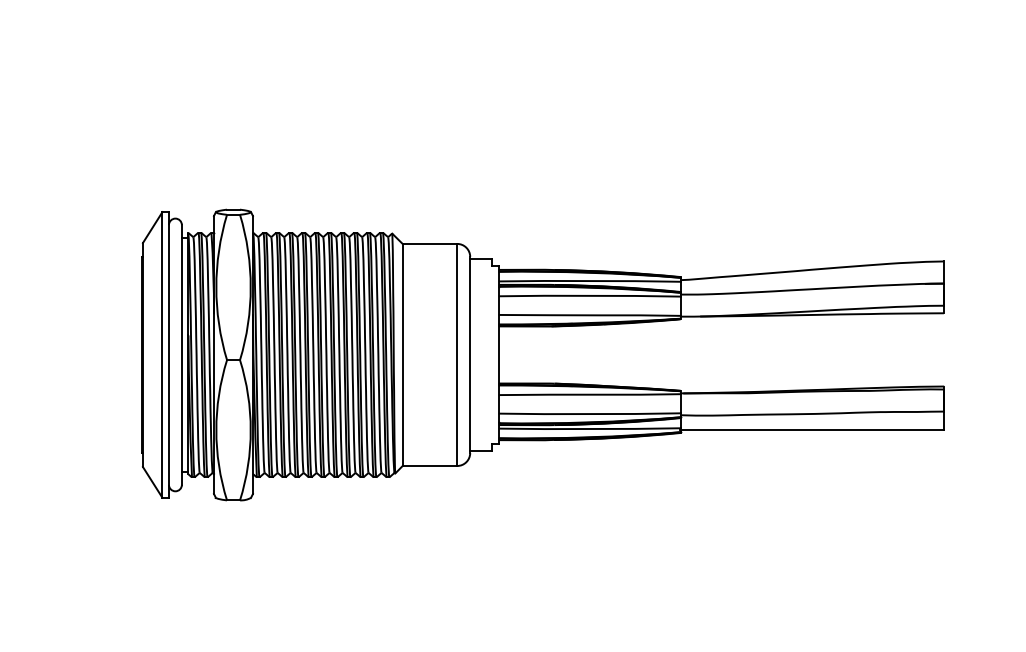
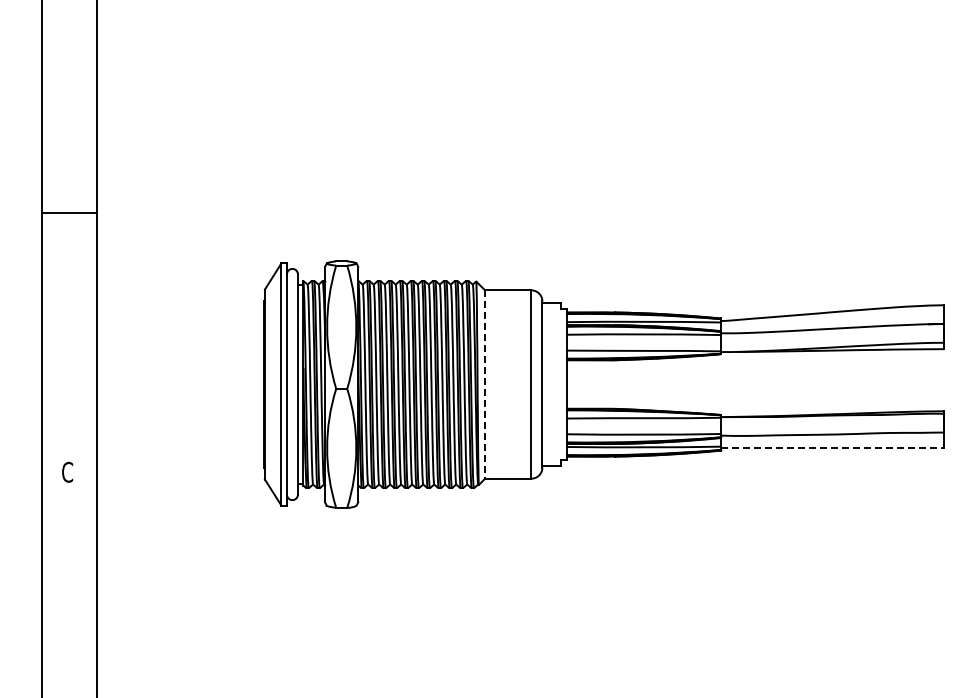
line: (403, 356) -> (485, 385), solid -> dashed
line: (812, 430) -> (832, 448), solid -> dashed

